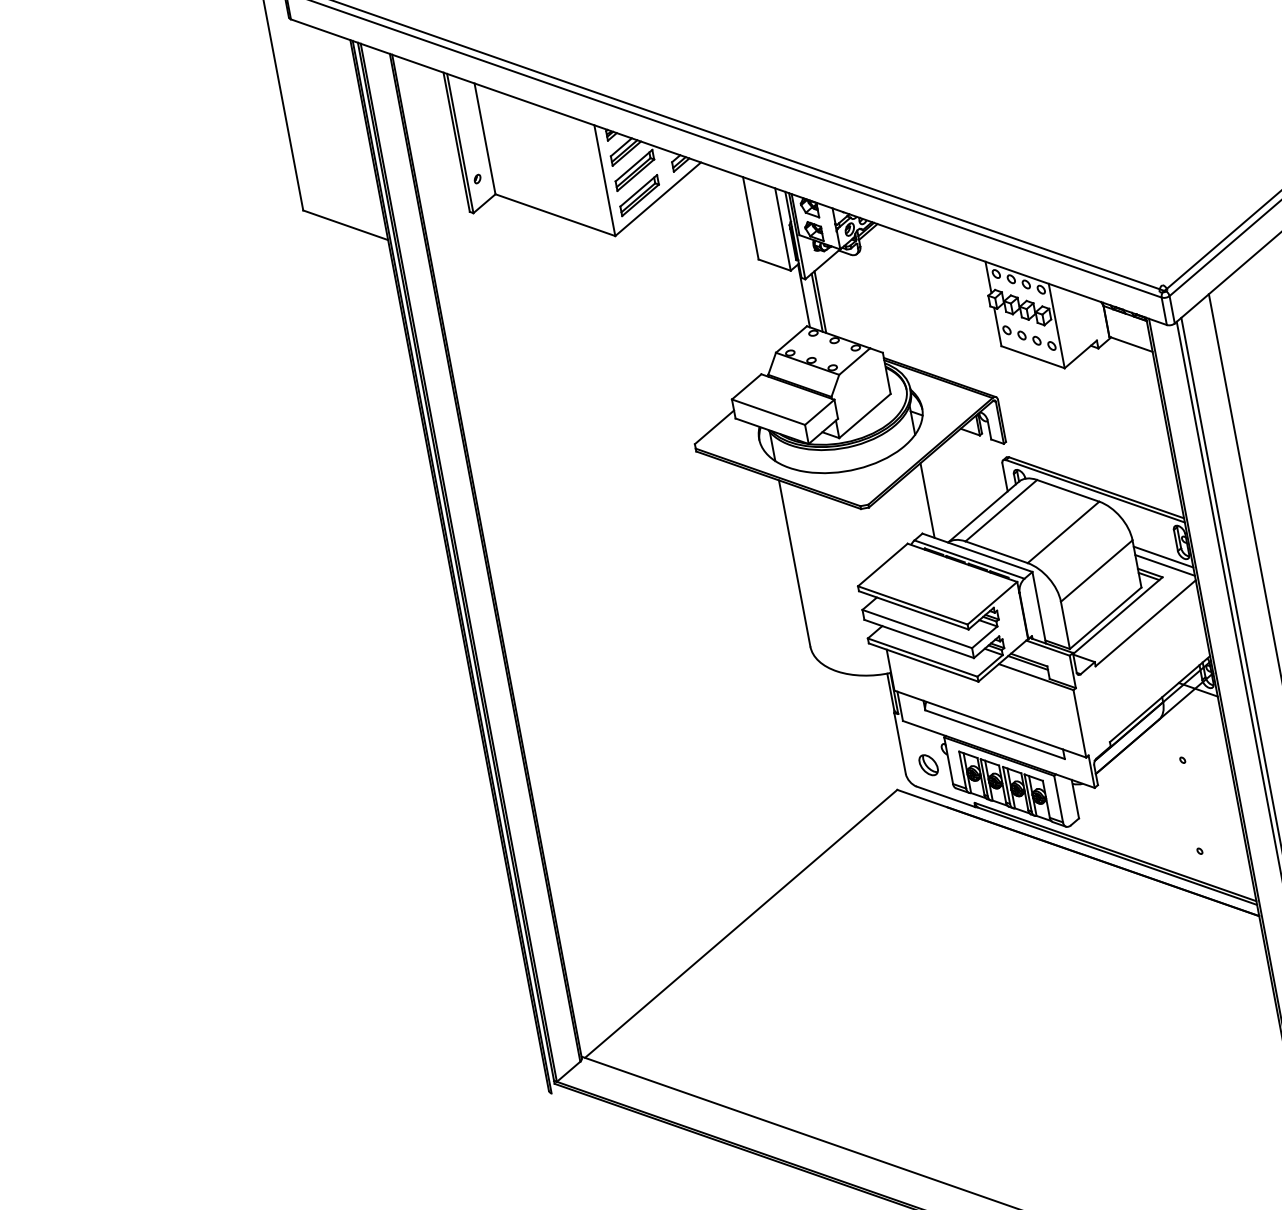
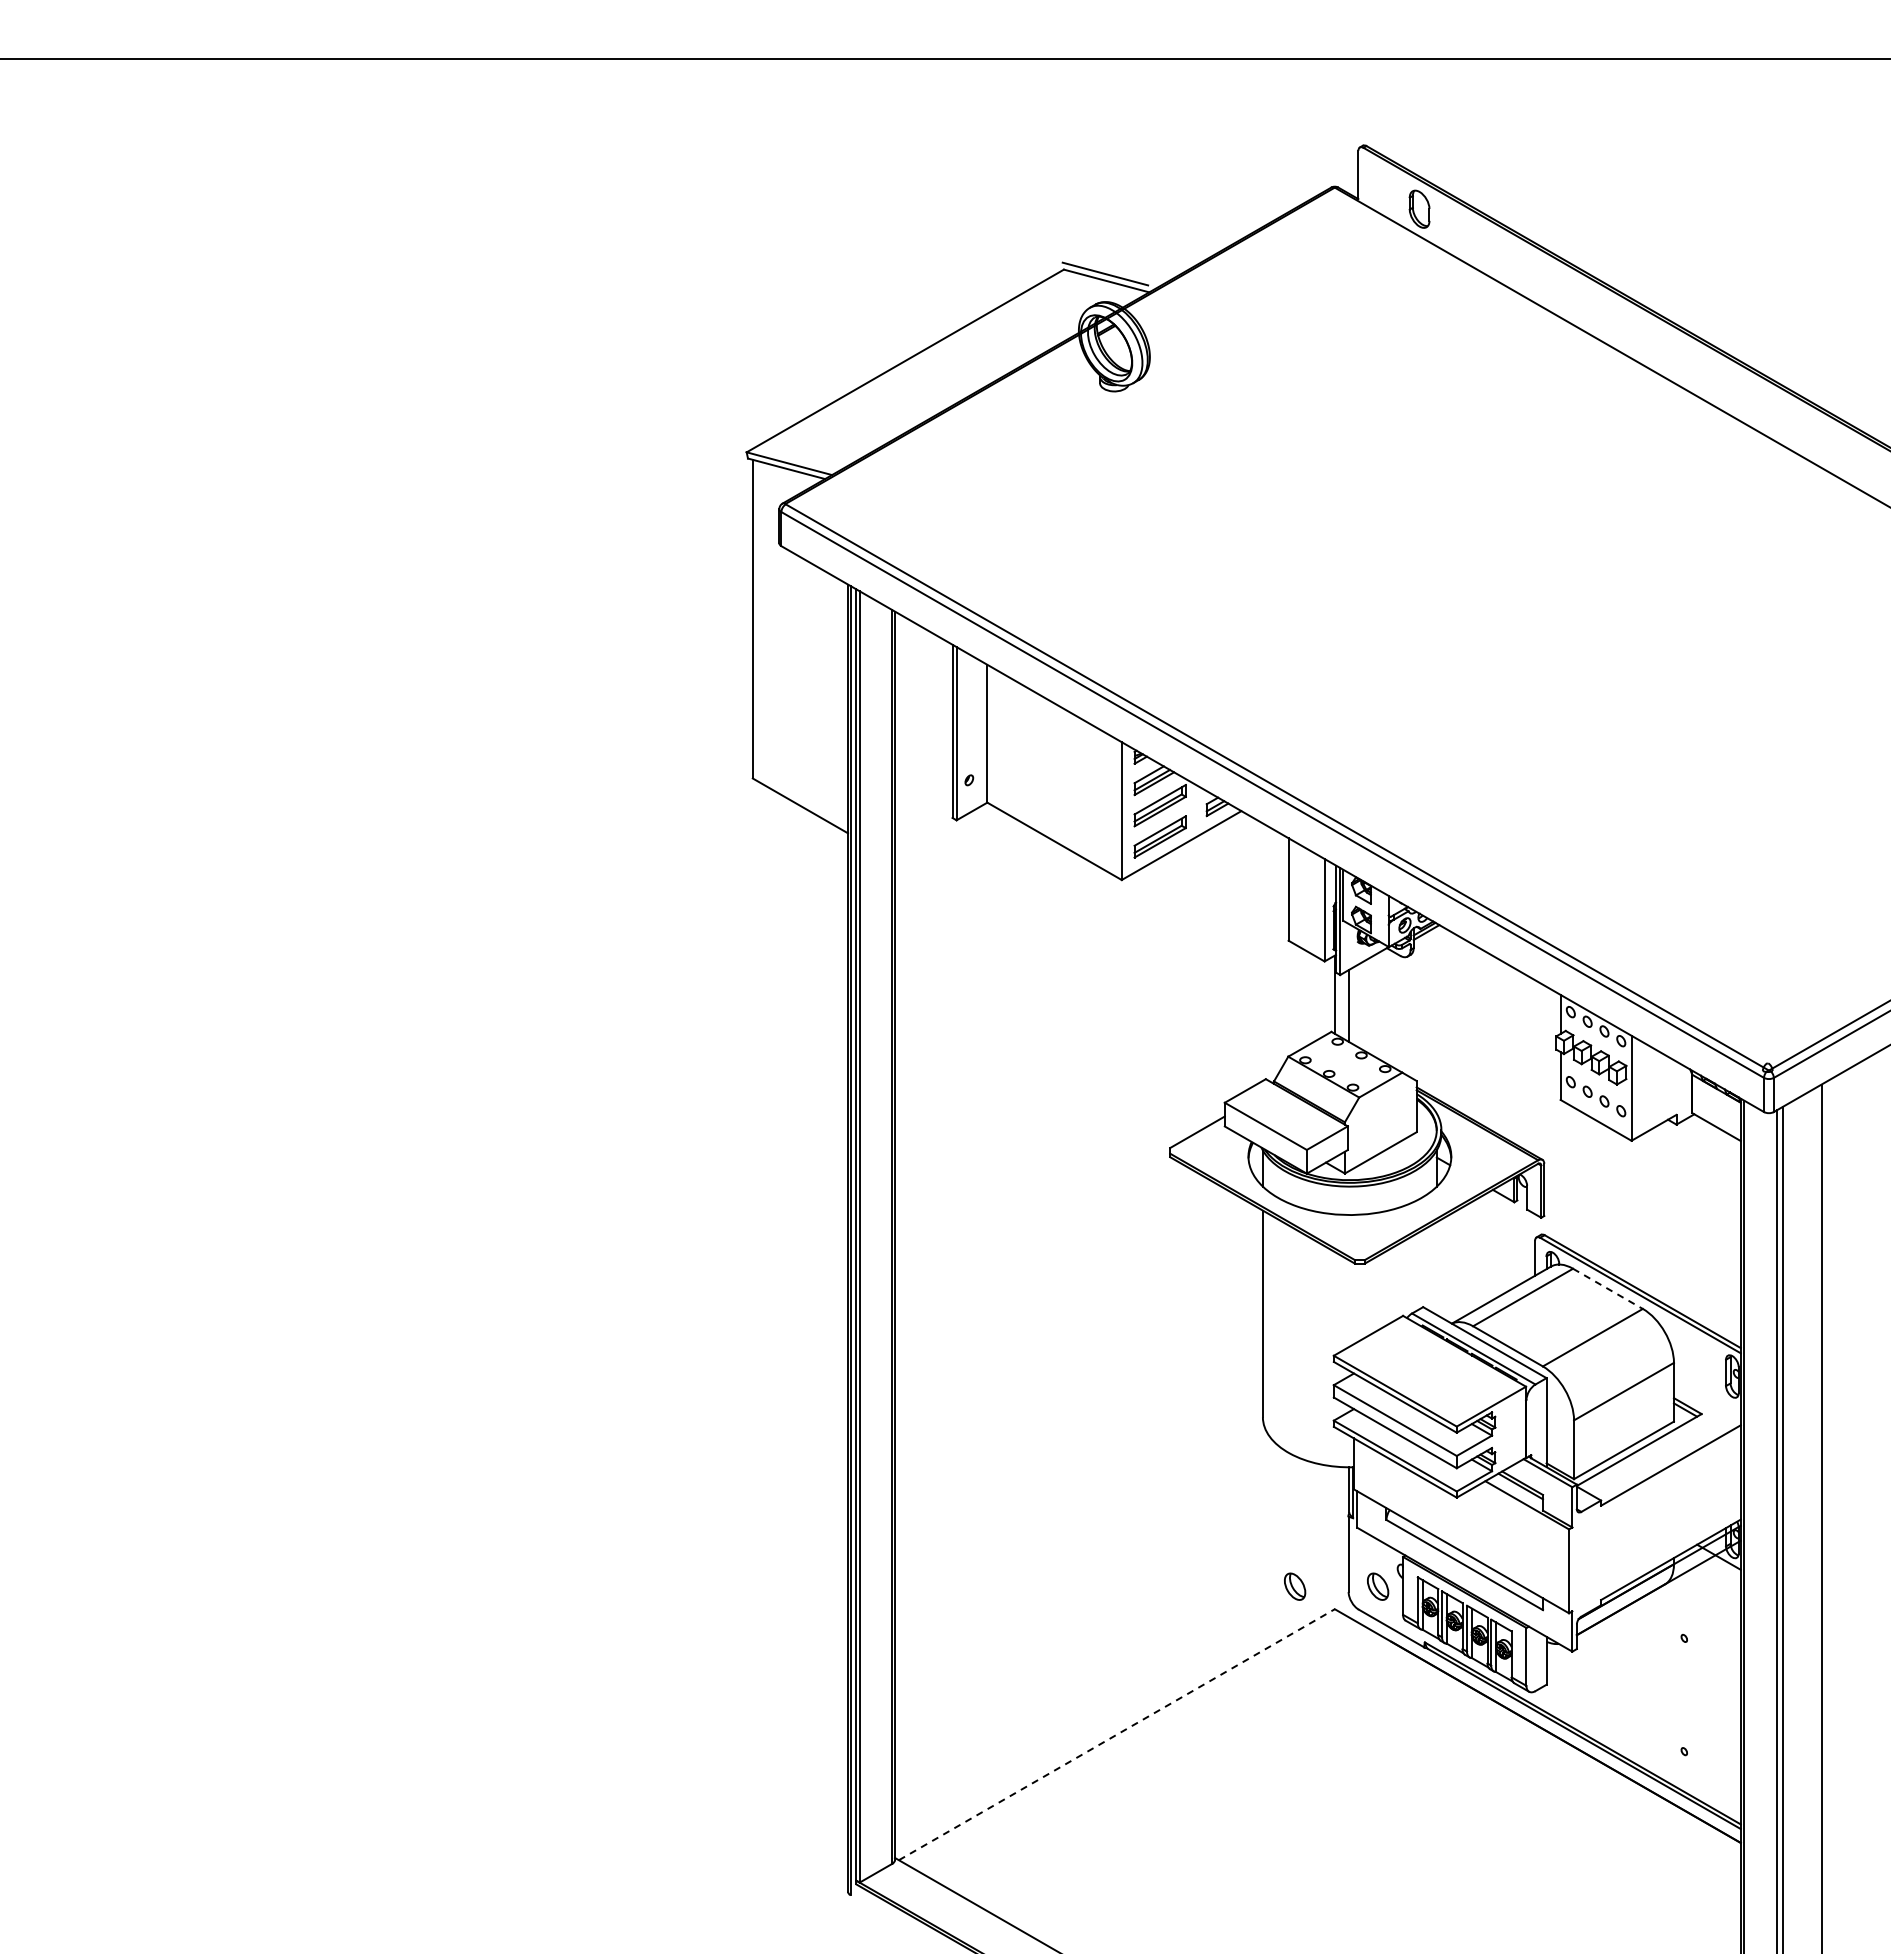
line: (820, 301) -> (1353, 1005), removed
line: (1068, 491) -> (1608, 1289), solid -> dashed
line: (927, 500) -> (1436, 1268), removed
line: (1162, 556) -> (1706, 1389), removed
line: (1164, 565) -> (1706, 1400), removed
part: (862, 777) -> (1295, 1586), added
line: (740, 923) -> (1116, 1734), solid -> dashed

